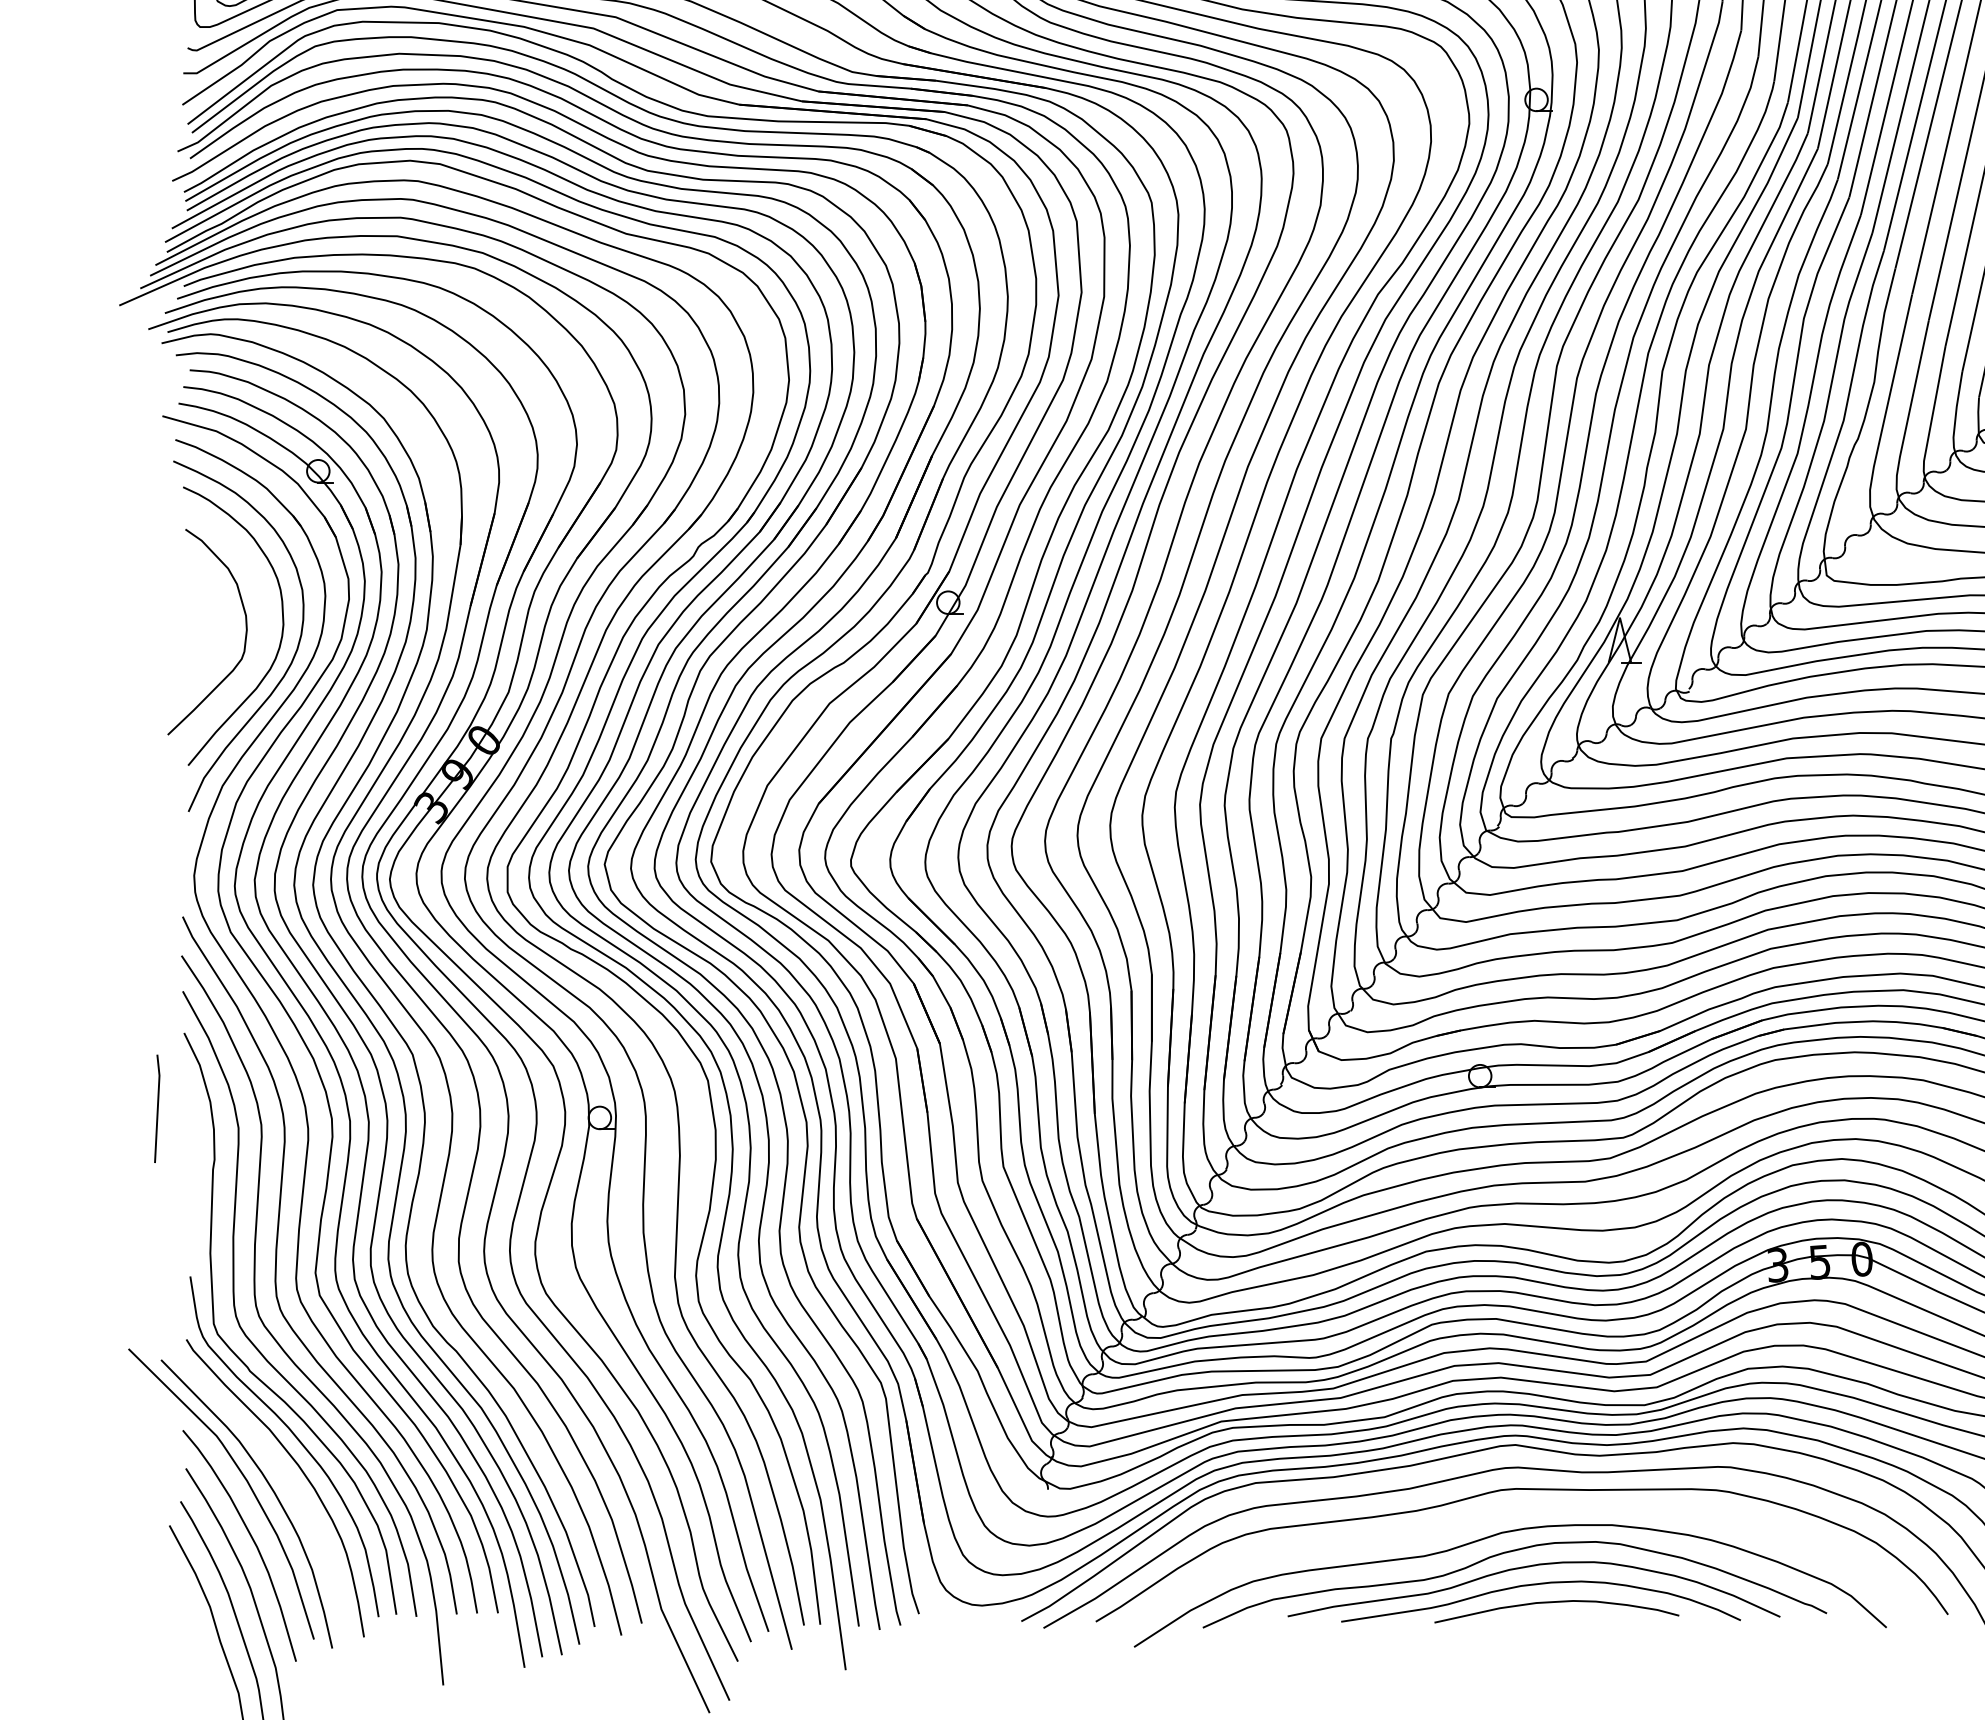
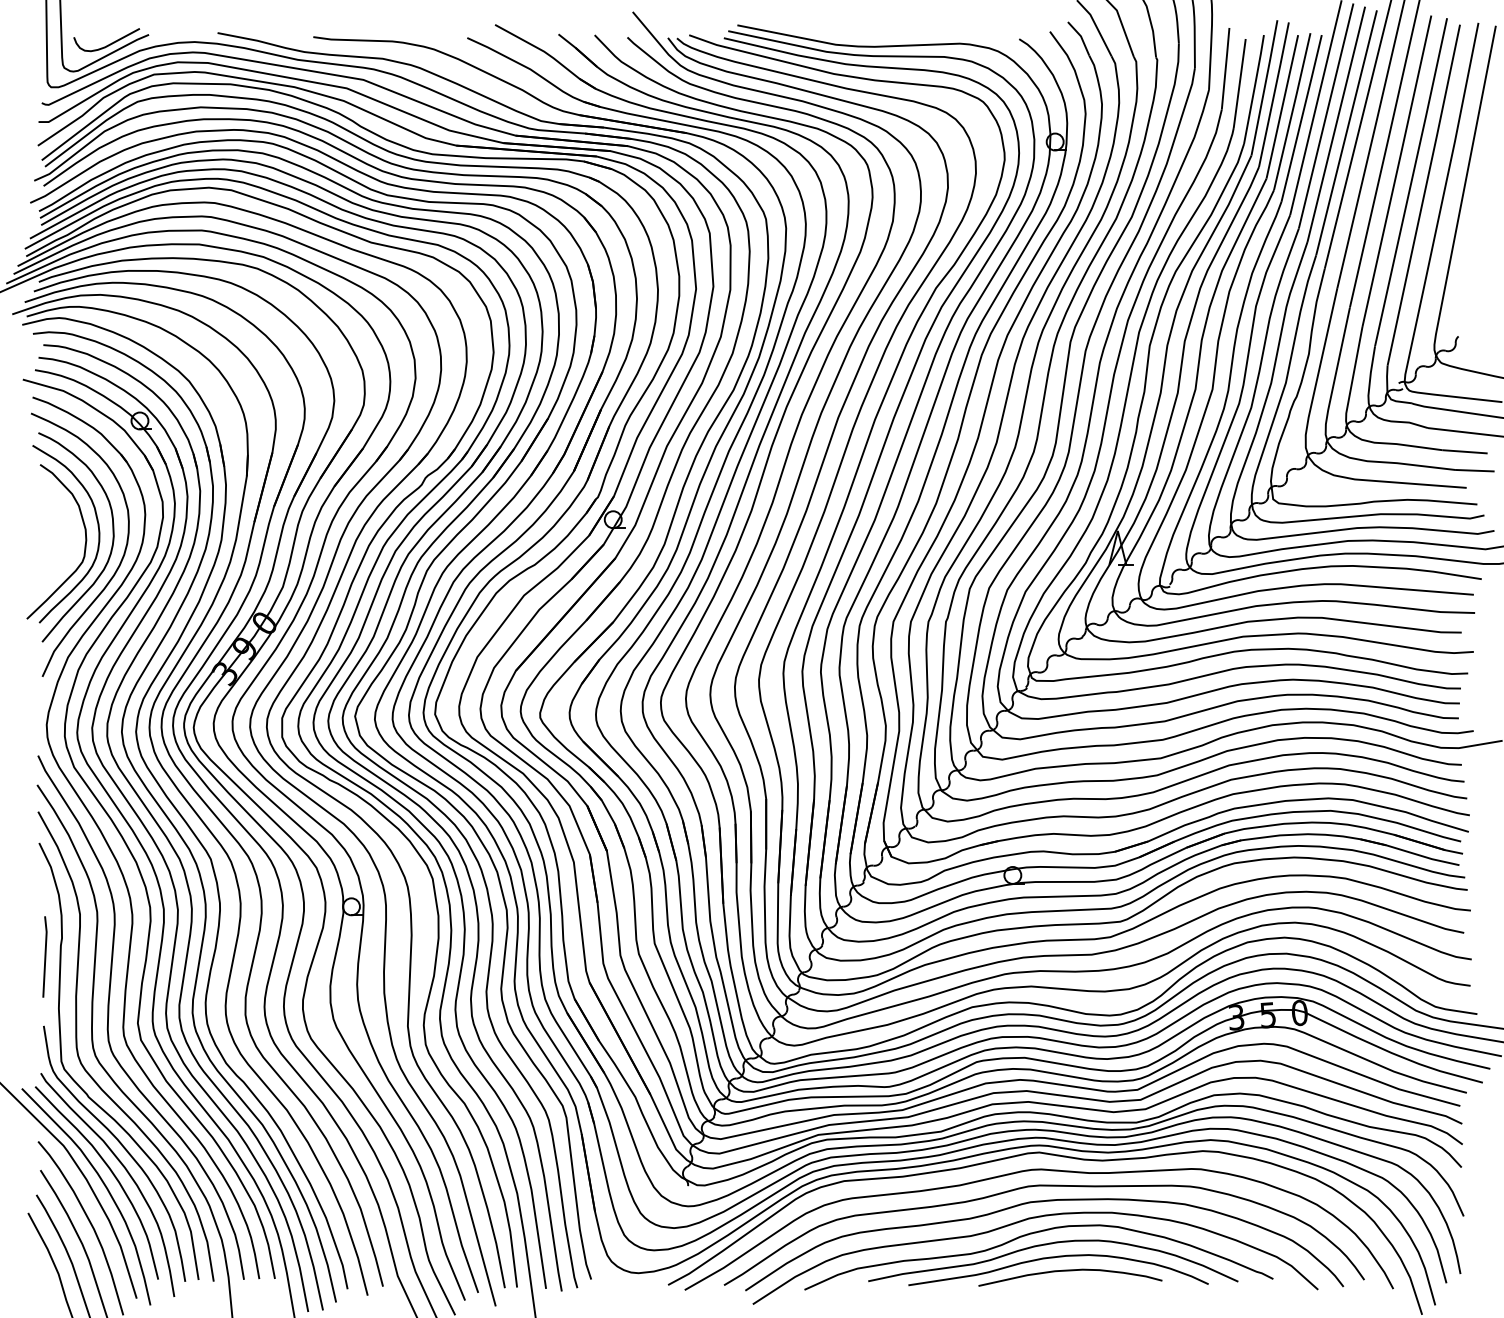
curve: (263, 622) -> (98, 534), added
line: (156, 1108) -> (44, 956), moved
curve: (277, 1468) -> (109, 1170), added
curve: (1519, 1511) -> (1042, 1202), added

